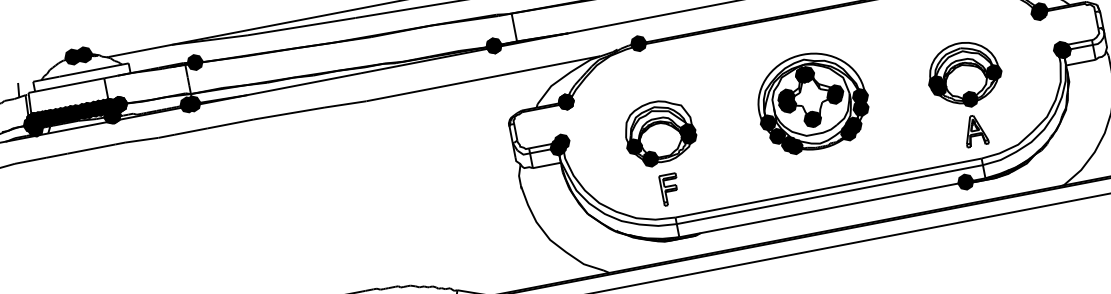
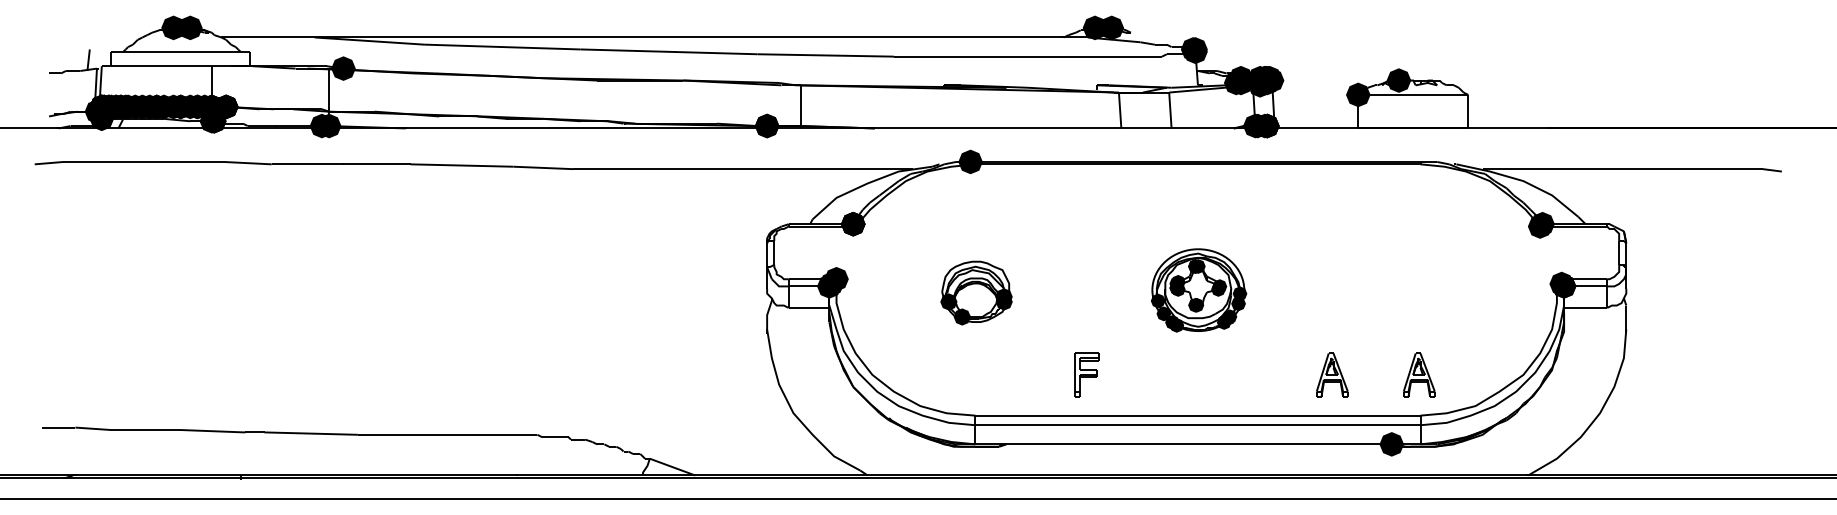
part: (964, 75) -> (1419, 294), removed
part: (812, 101) -> (1198, 290), size x0.6
part: (660, 133) -> (976, 293), size x0.7
part: (915, 141) -> (1332, 374), added
part: (669, 189) -> (1086, 374), moved

